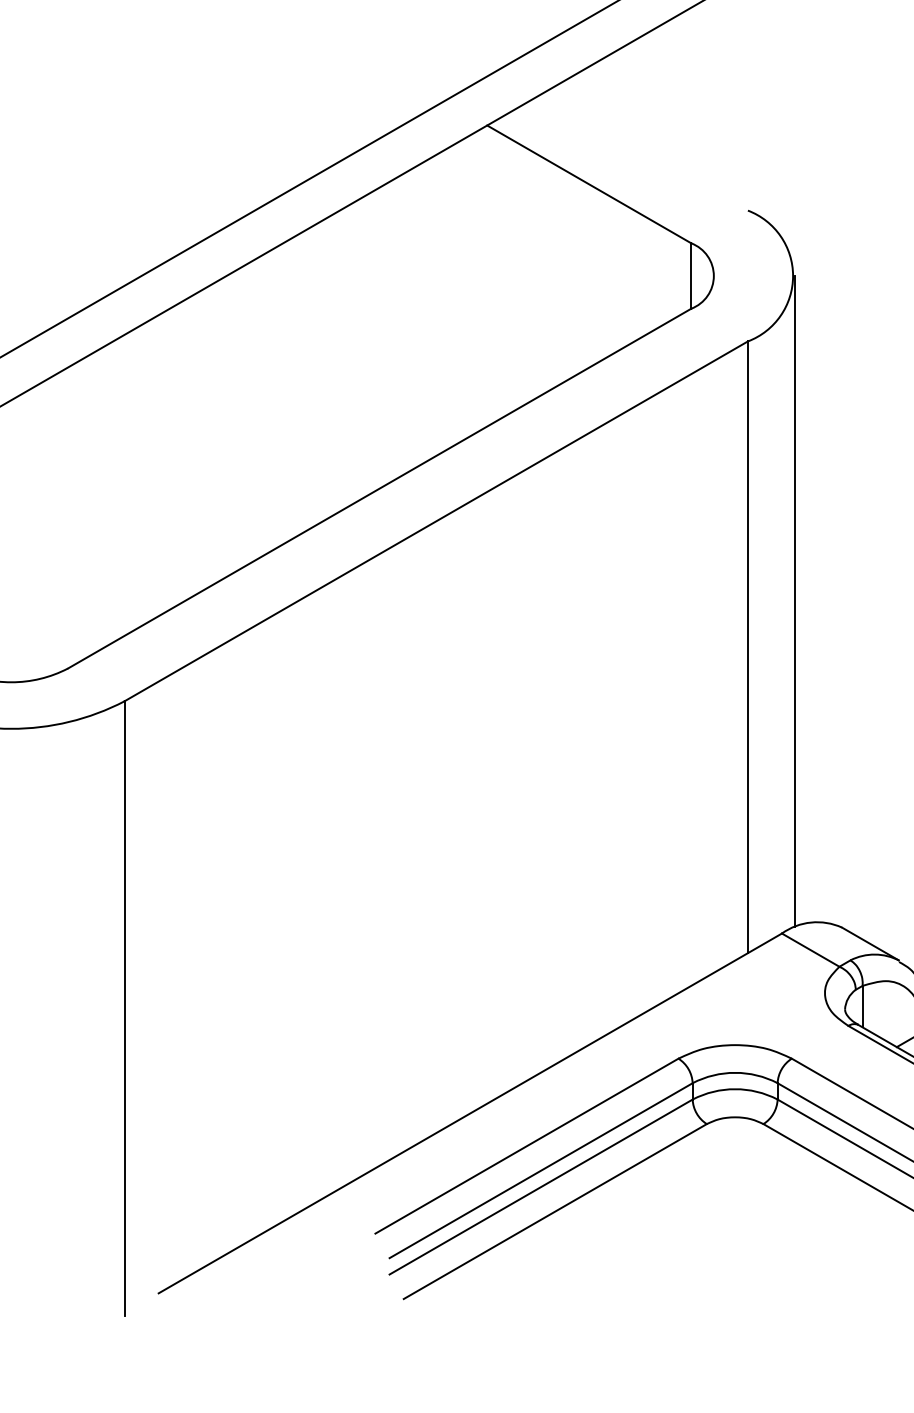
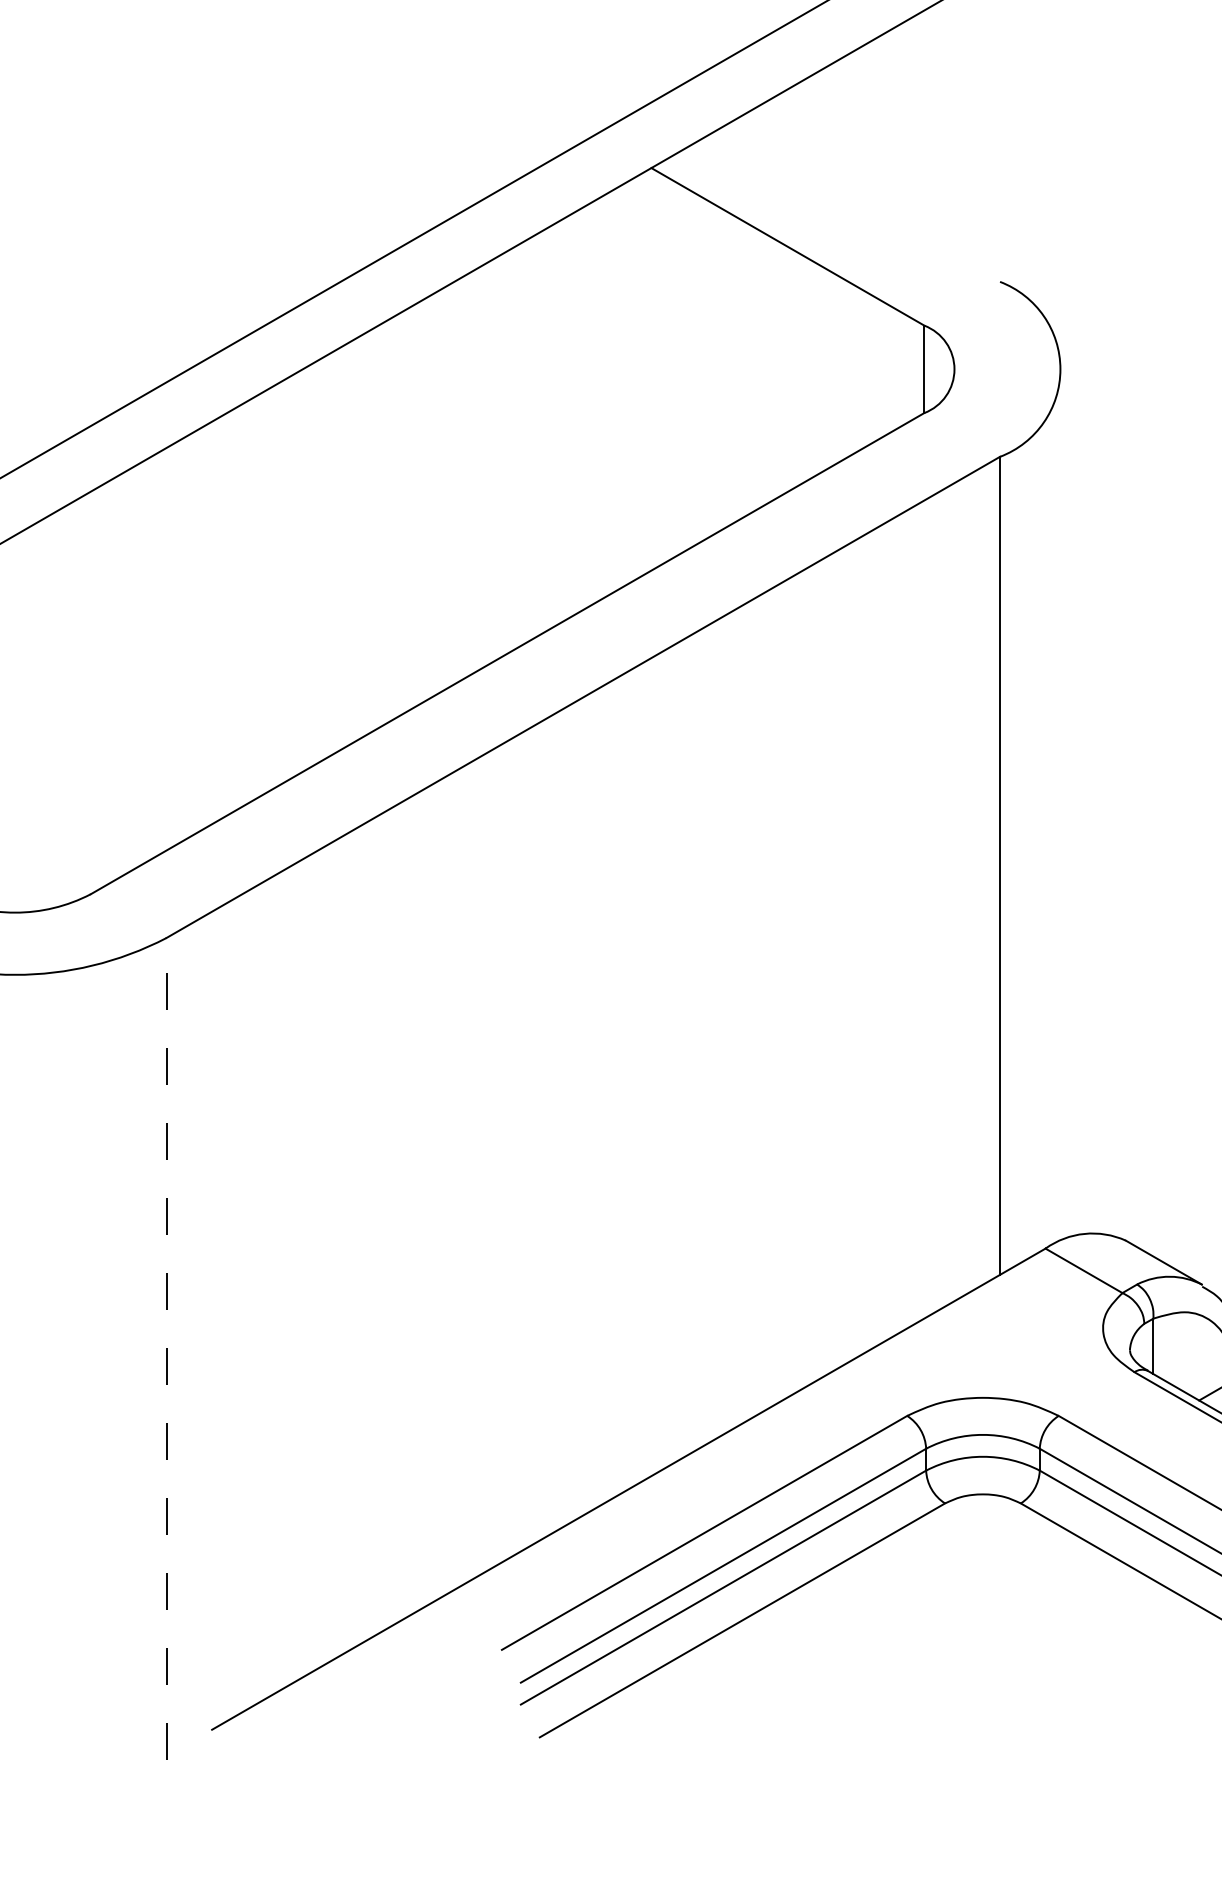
line: (794, 601) -> (1062, 804), removed
line: (124, 1008) -> (166, 1348), solid -> dashed

